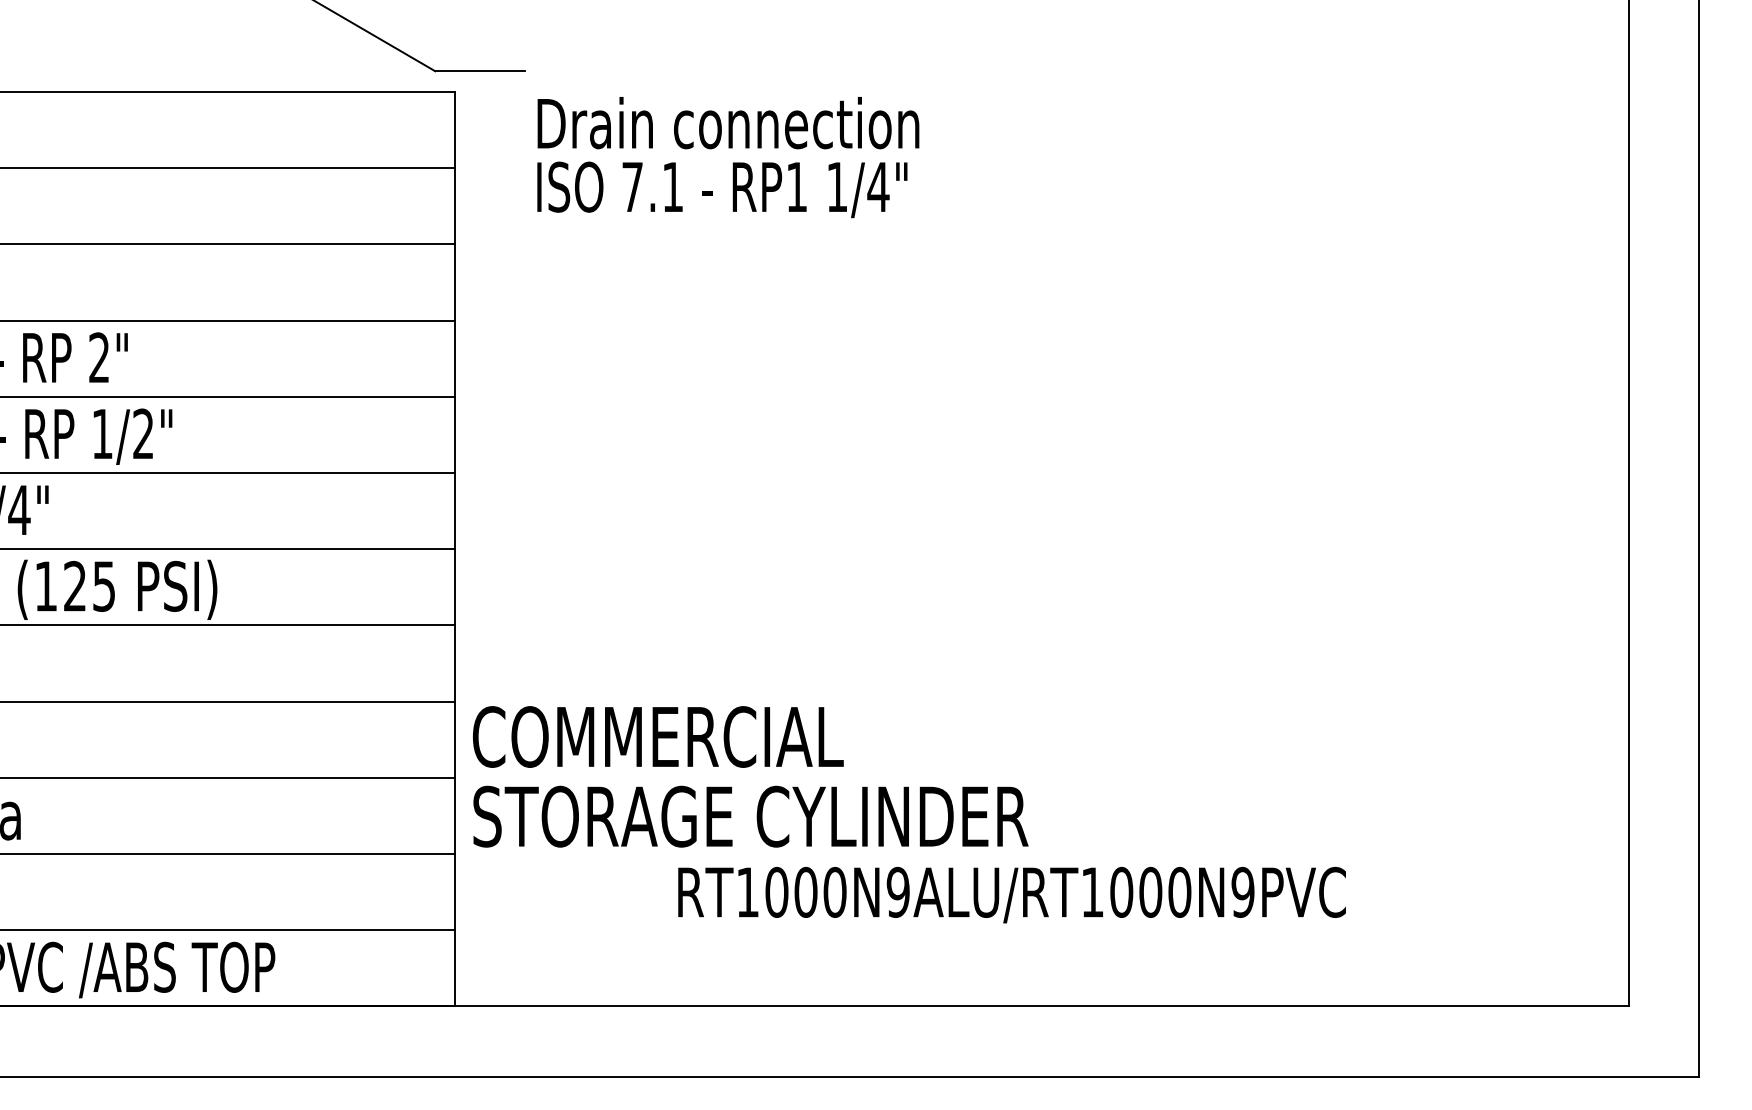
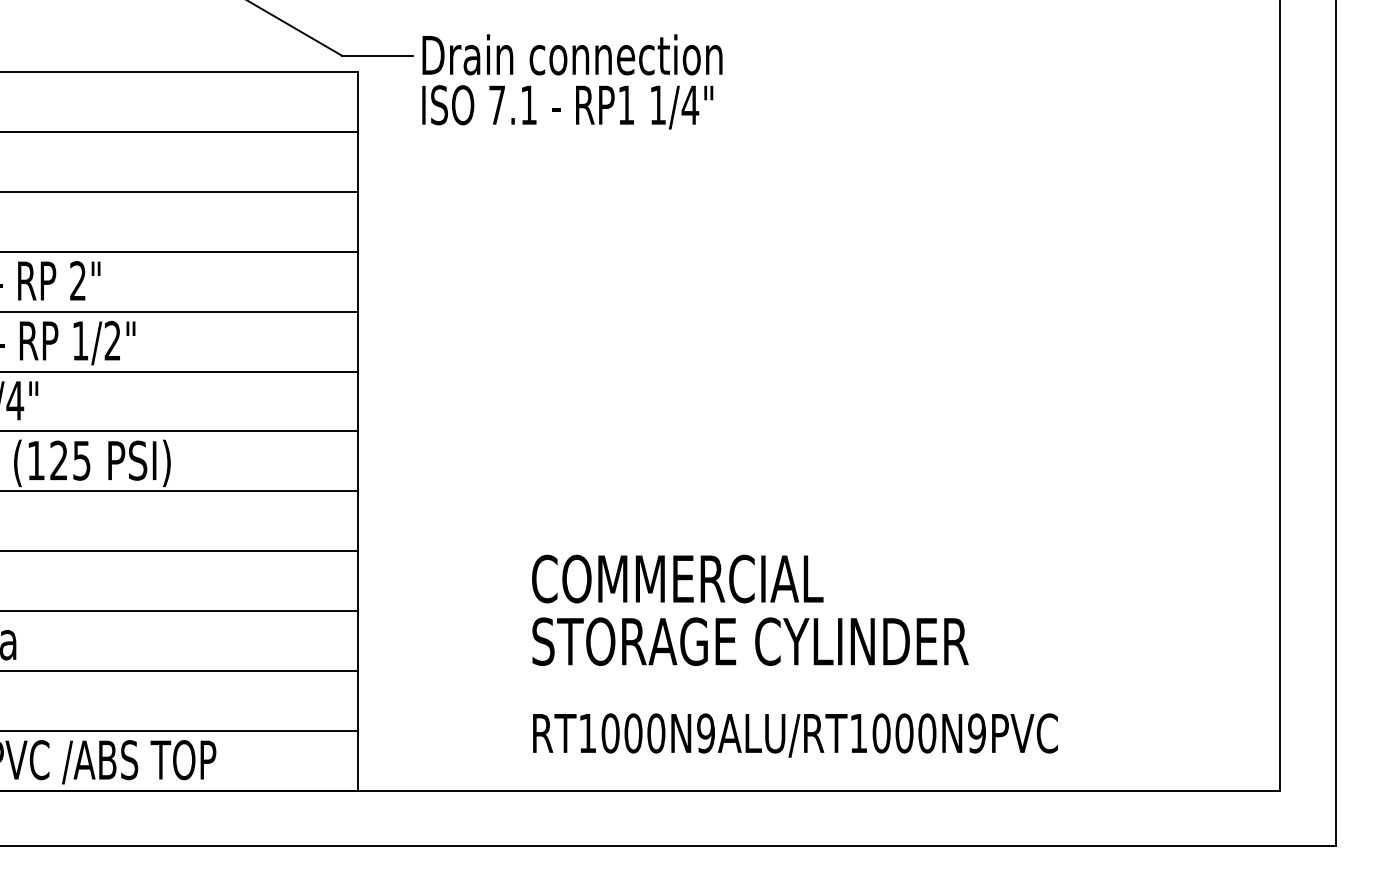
text: (728, 157) -> (572, 81), moved
text: (750, 776) -> (750, 610), moved
text: (1011, 894) -> (795, 735), moved

